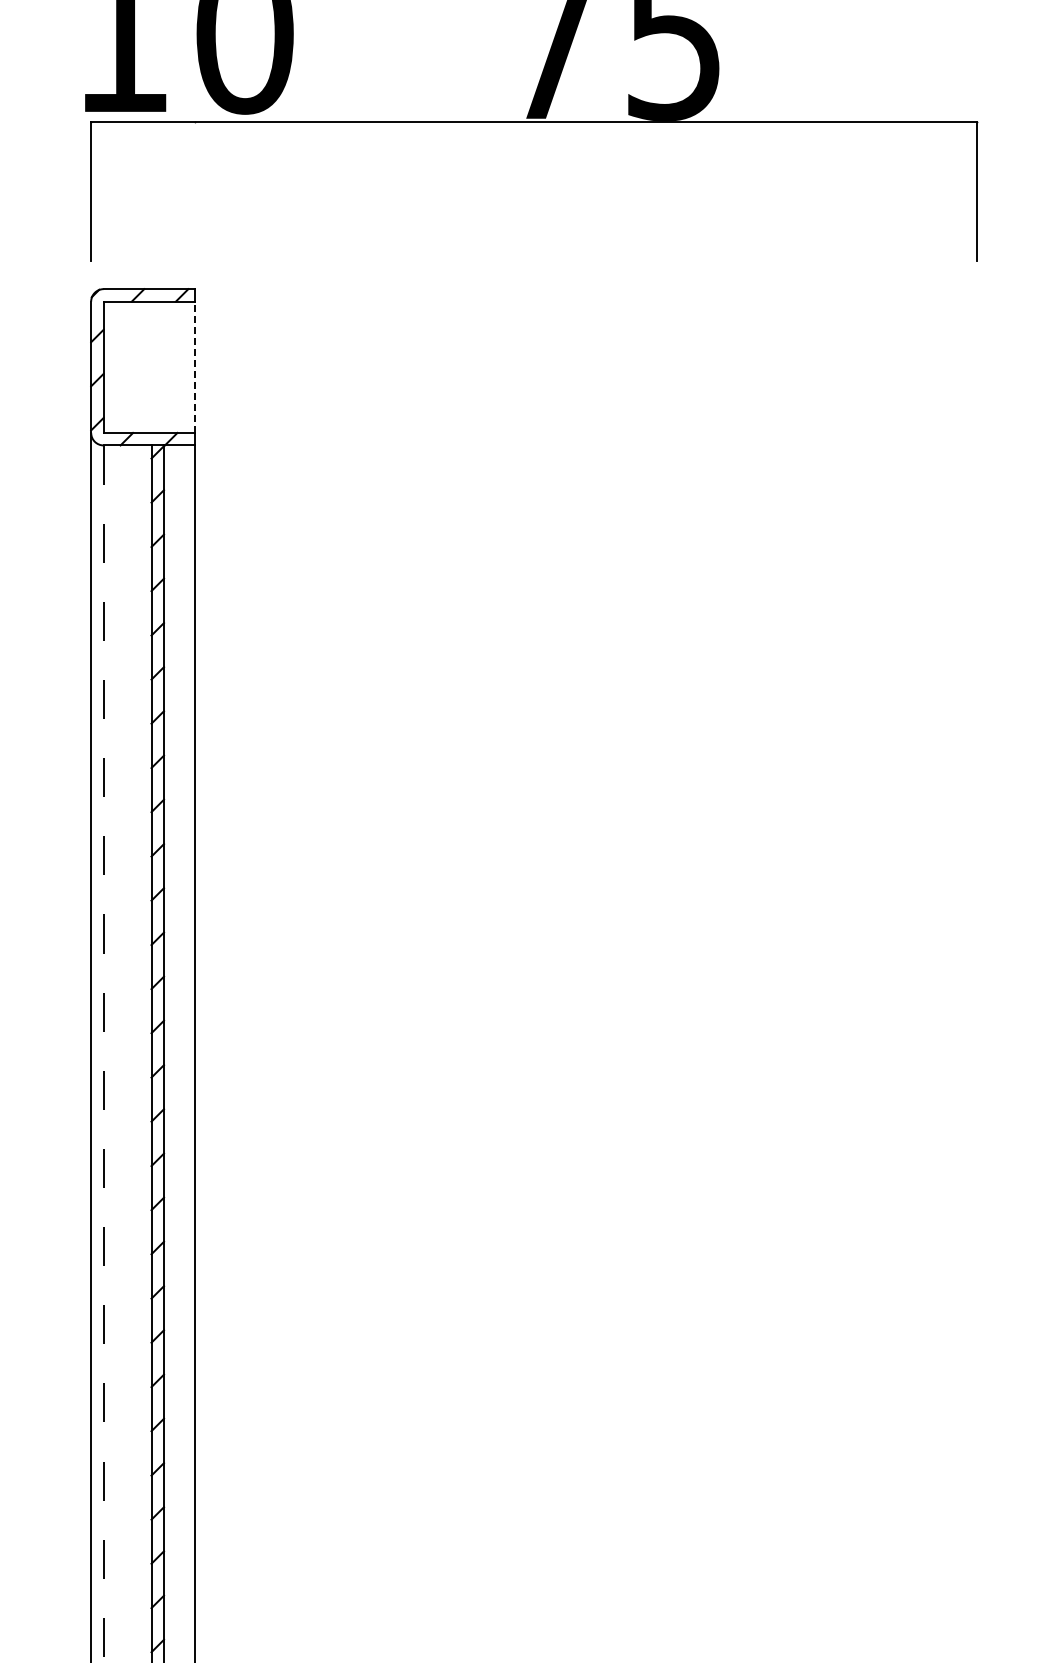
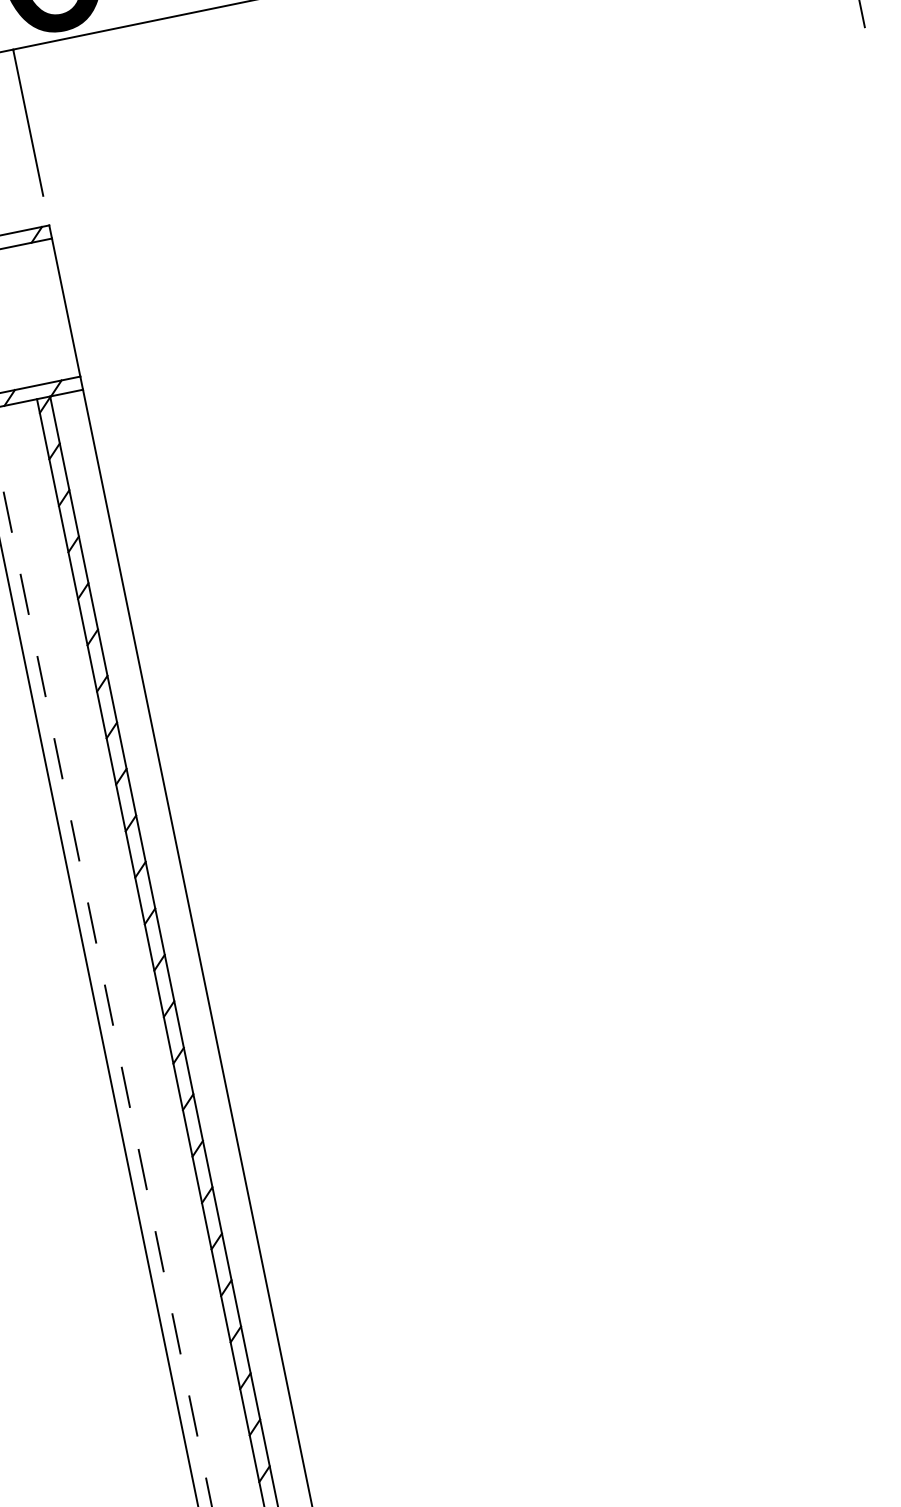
line: (195, 191) -> (28, 122), added
line: (195, 367) -> (66, 307), dashed -> solid

